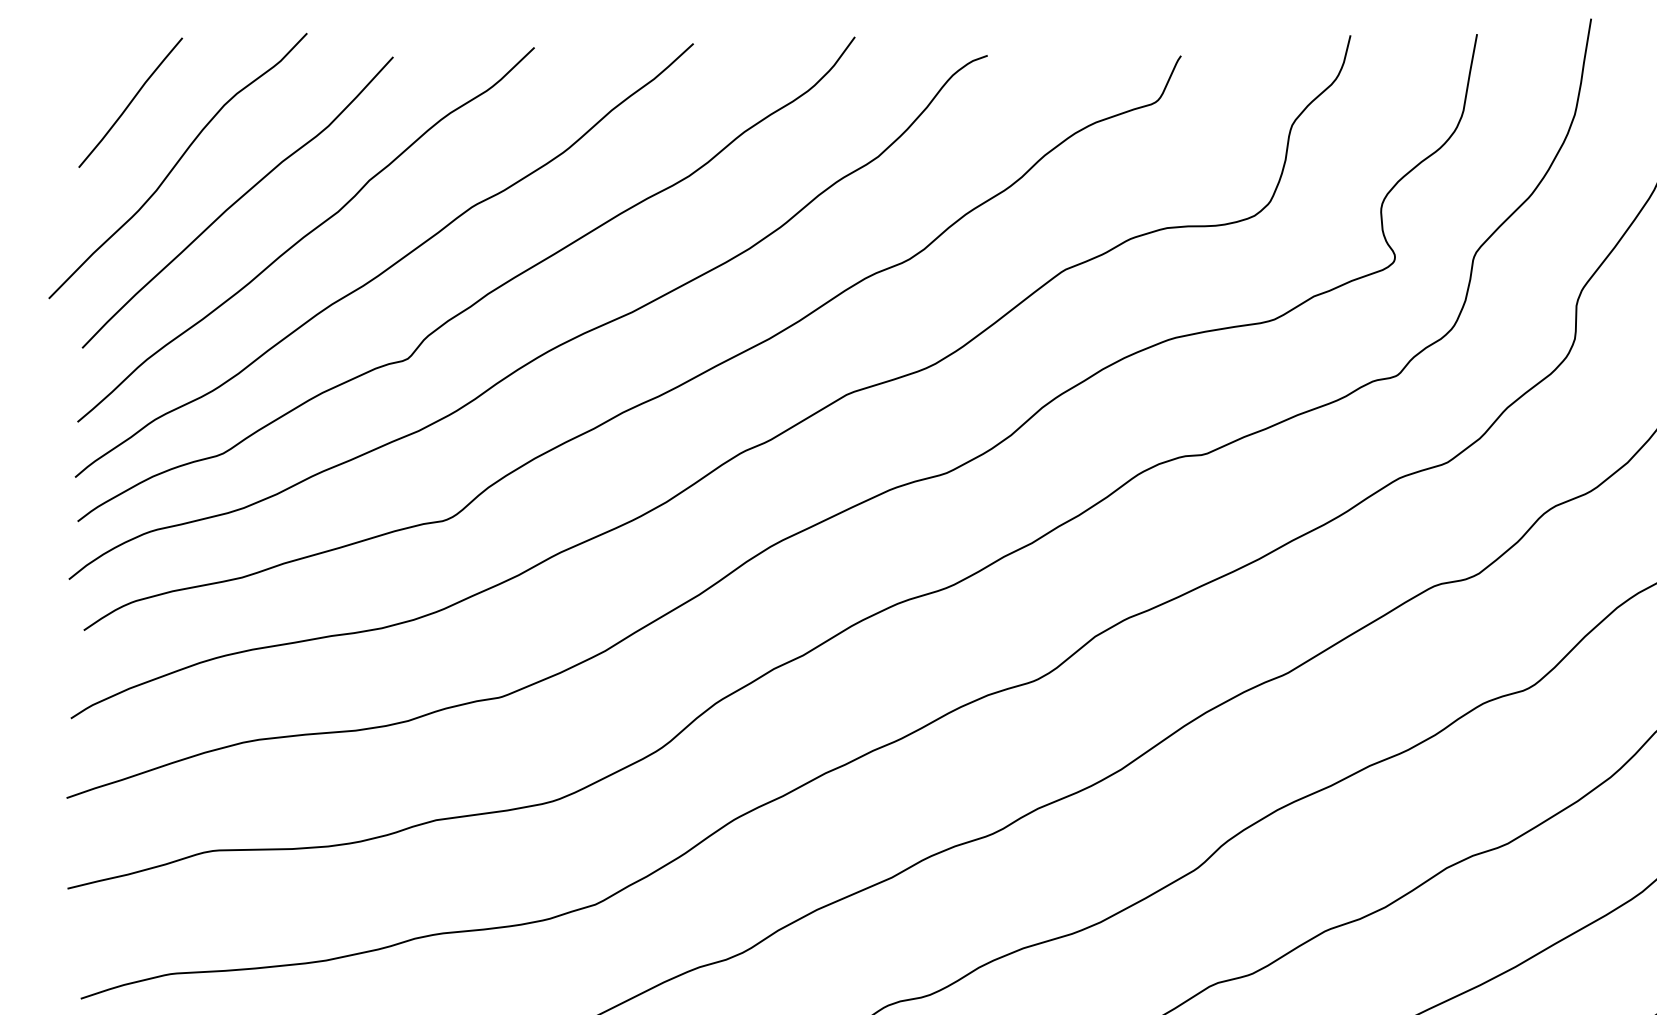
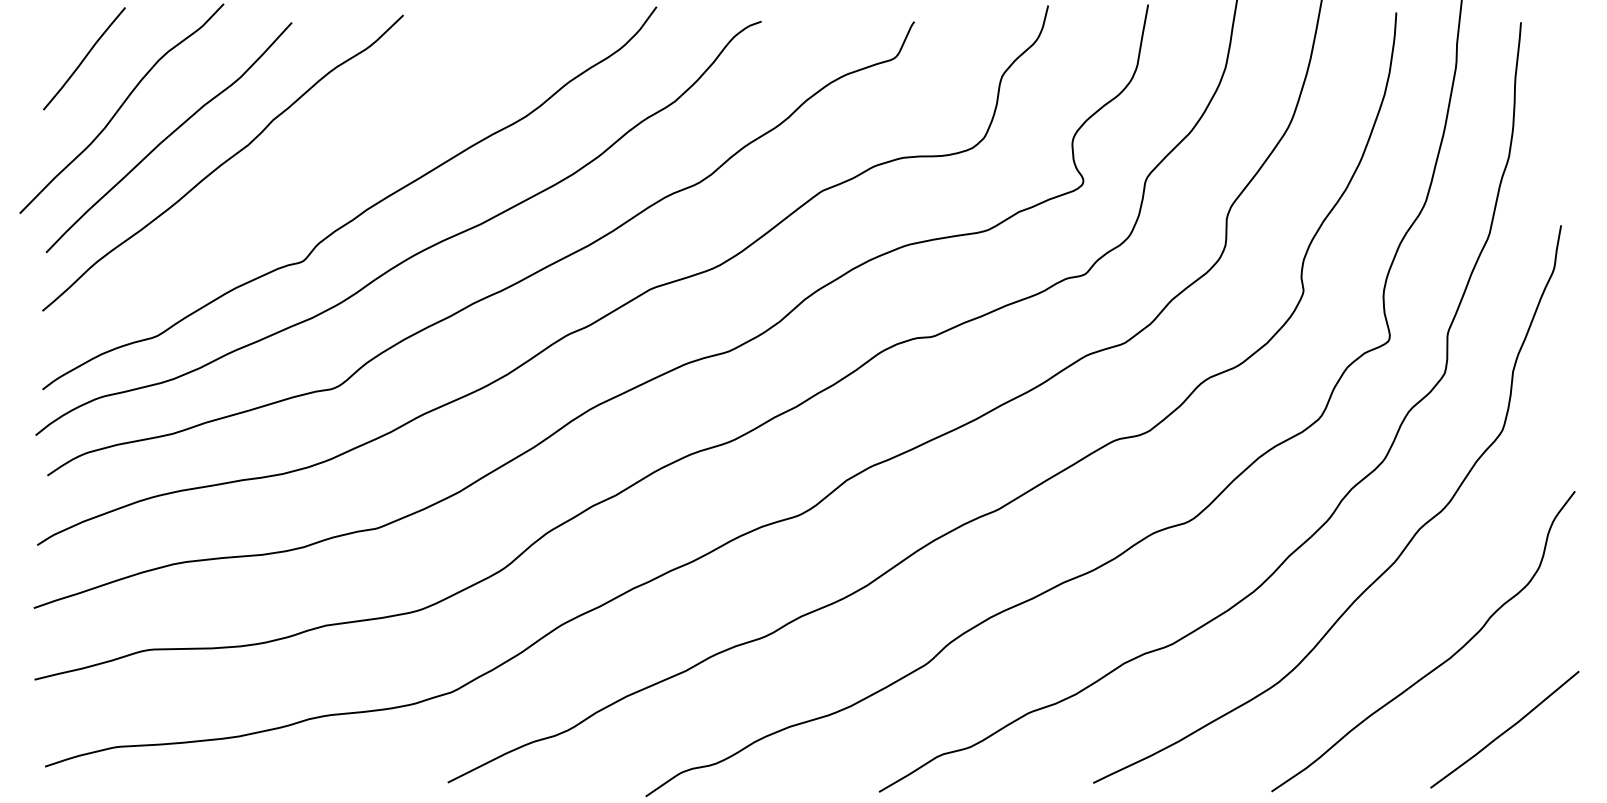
curve: (386, 268) -> (286, 189), removed

